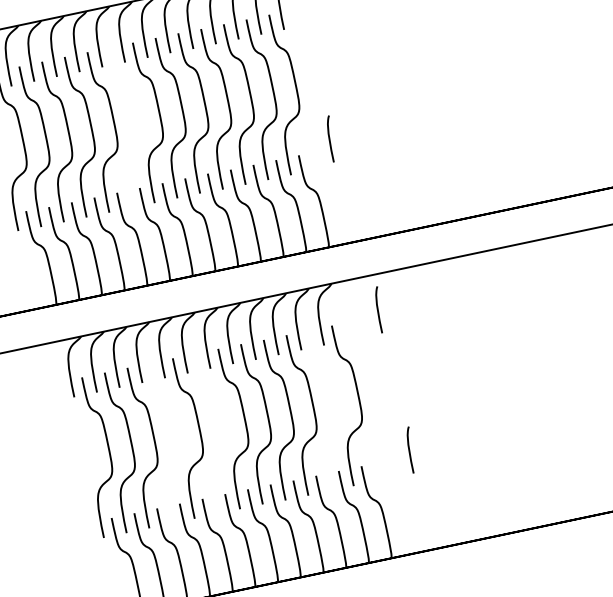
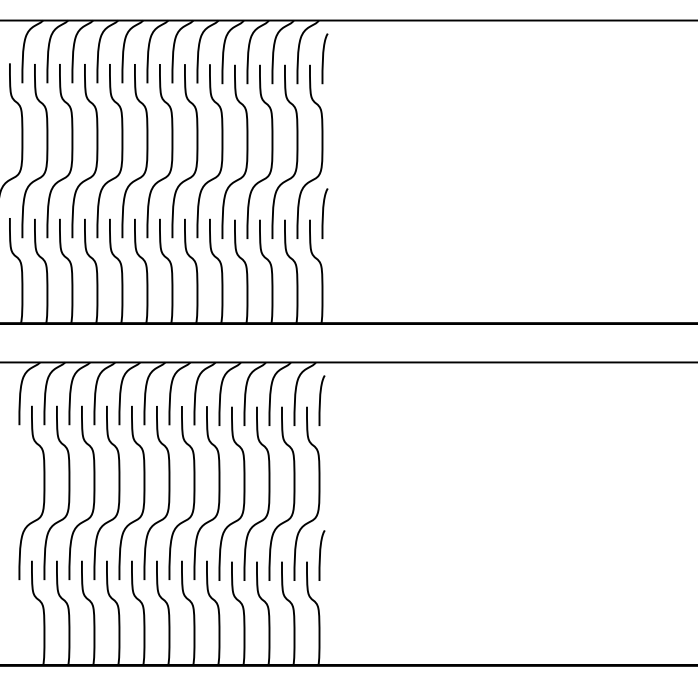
curve: (137, 124) -> (146, 151), added
curve: (329, 139) -> (323, 213), moved
curve: (378, 309) -> (320, 400), moved
curve: (336, 406) -> (293, 493), added
curve: (222, 430) -> (168, 493), added
curve: (177, 439) -> (118, 492), added
curve: (409, 450) -> (320, 555), moved

